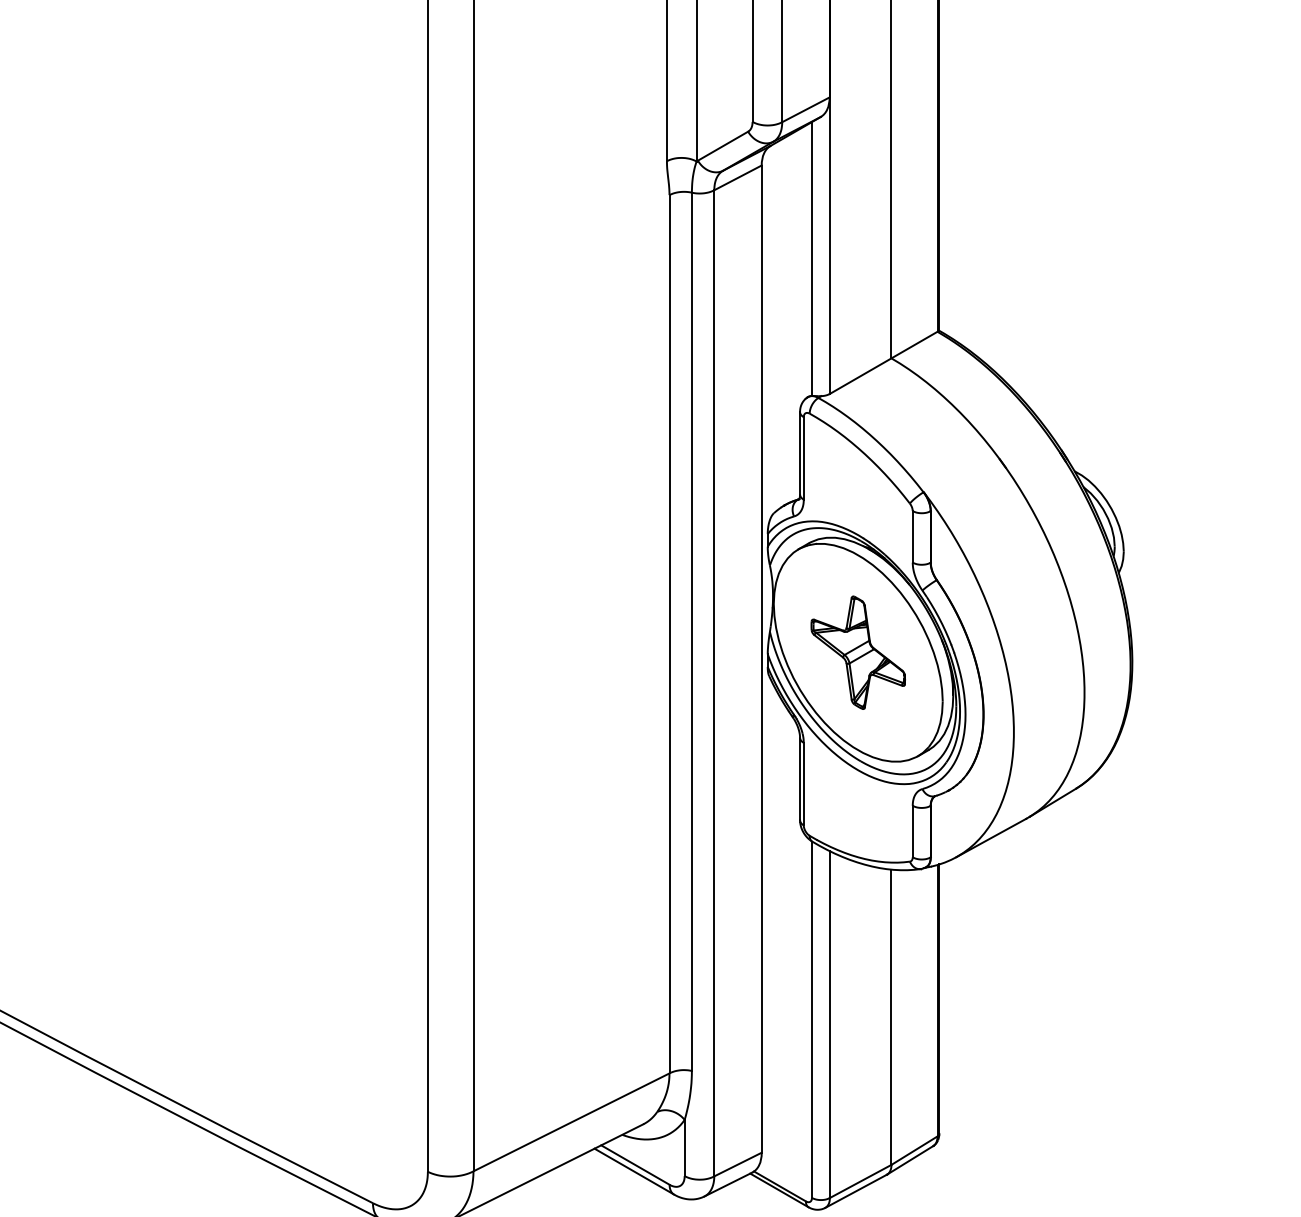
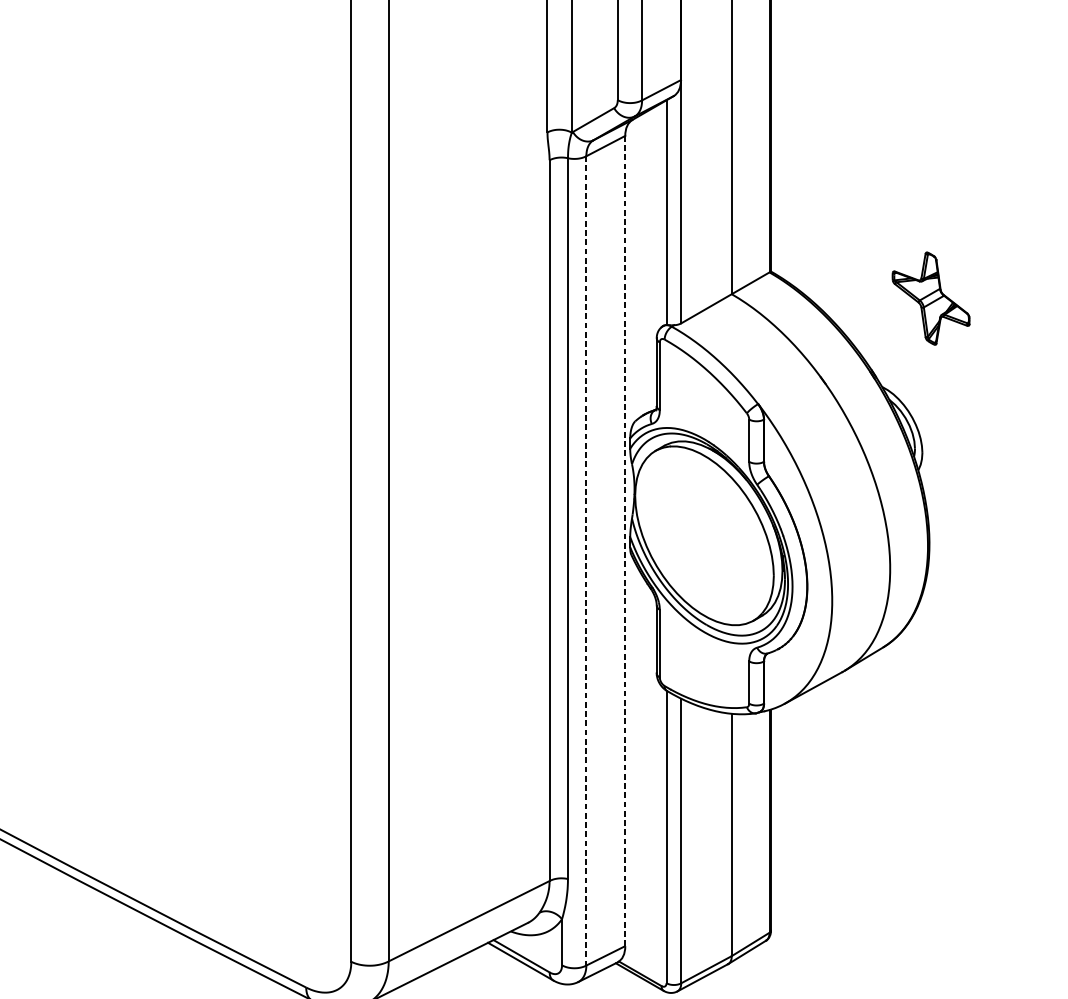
part: (857, 652) -> (930, 298), moved
line: (761, 659) -> (625, 541), solid -> dashed
line: (714, 683) -> (586, 561), solid -> dashed

